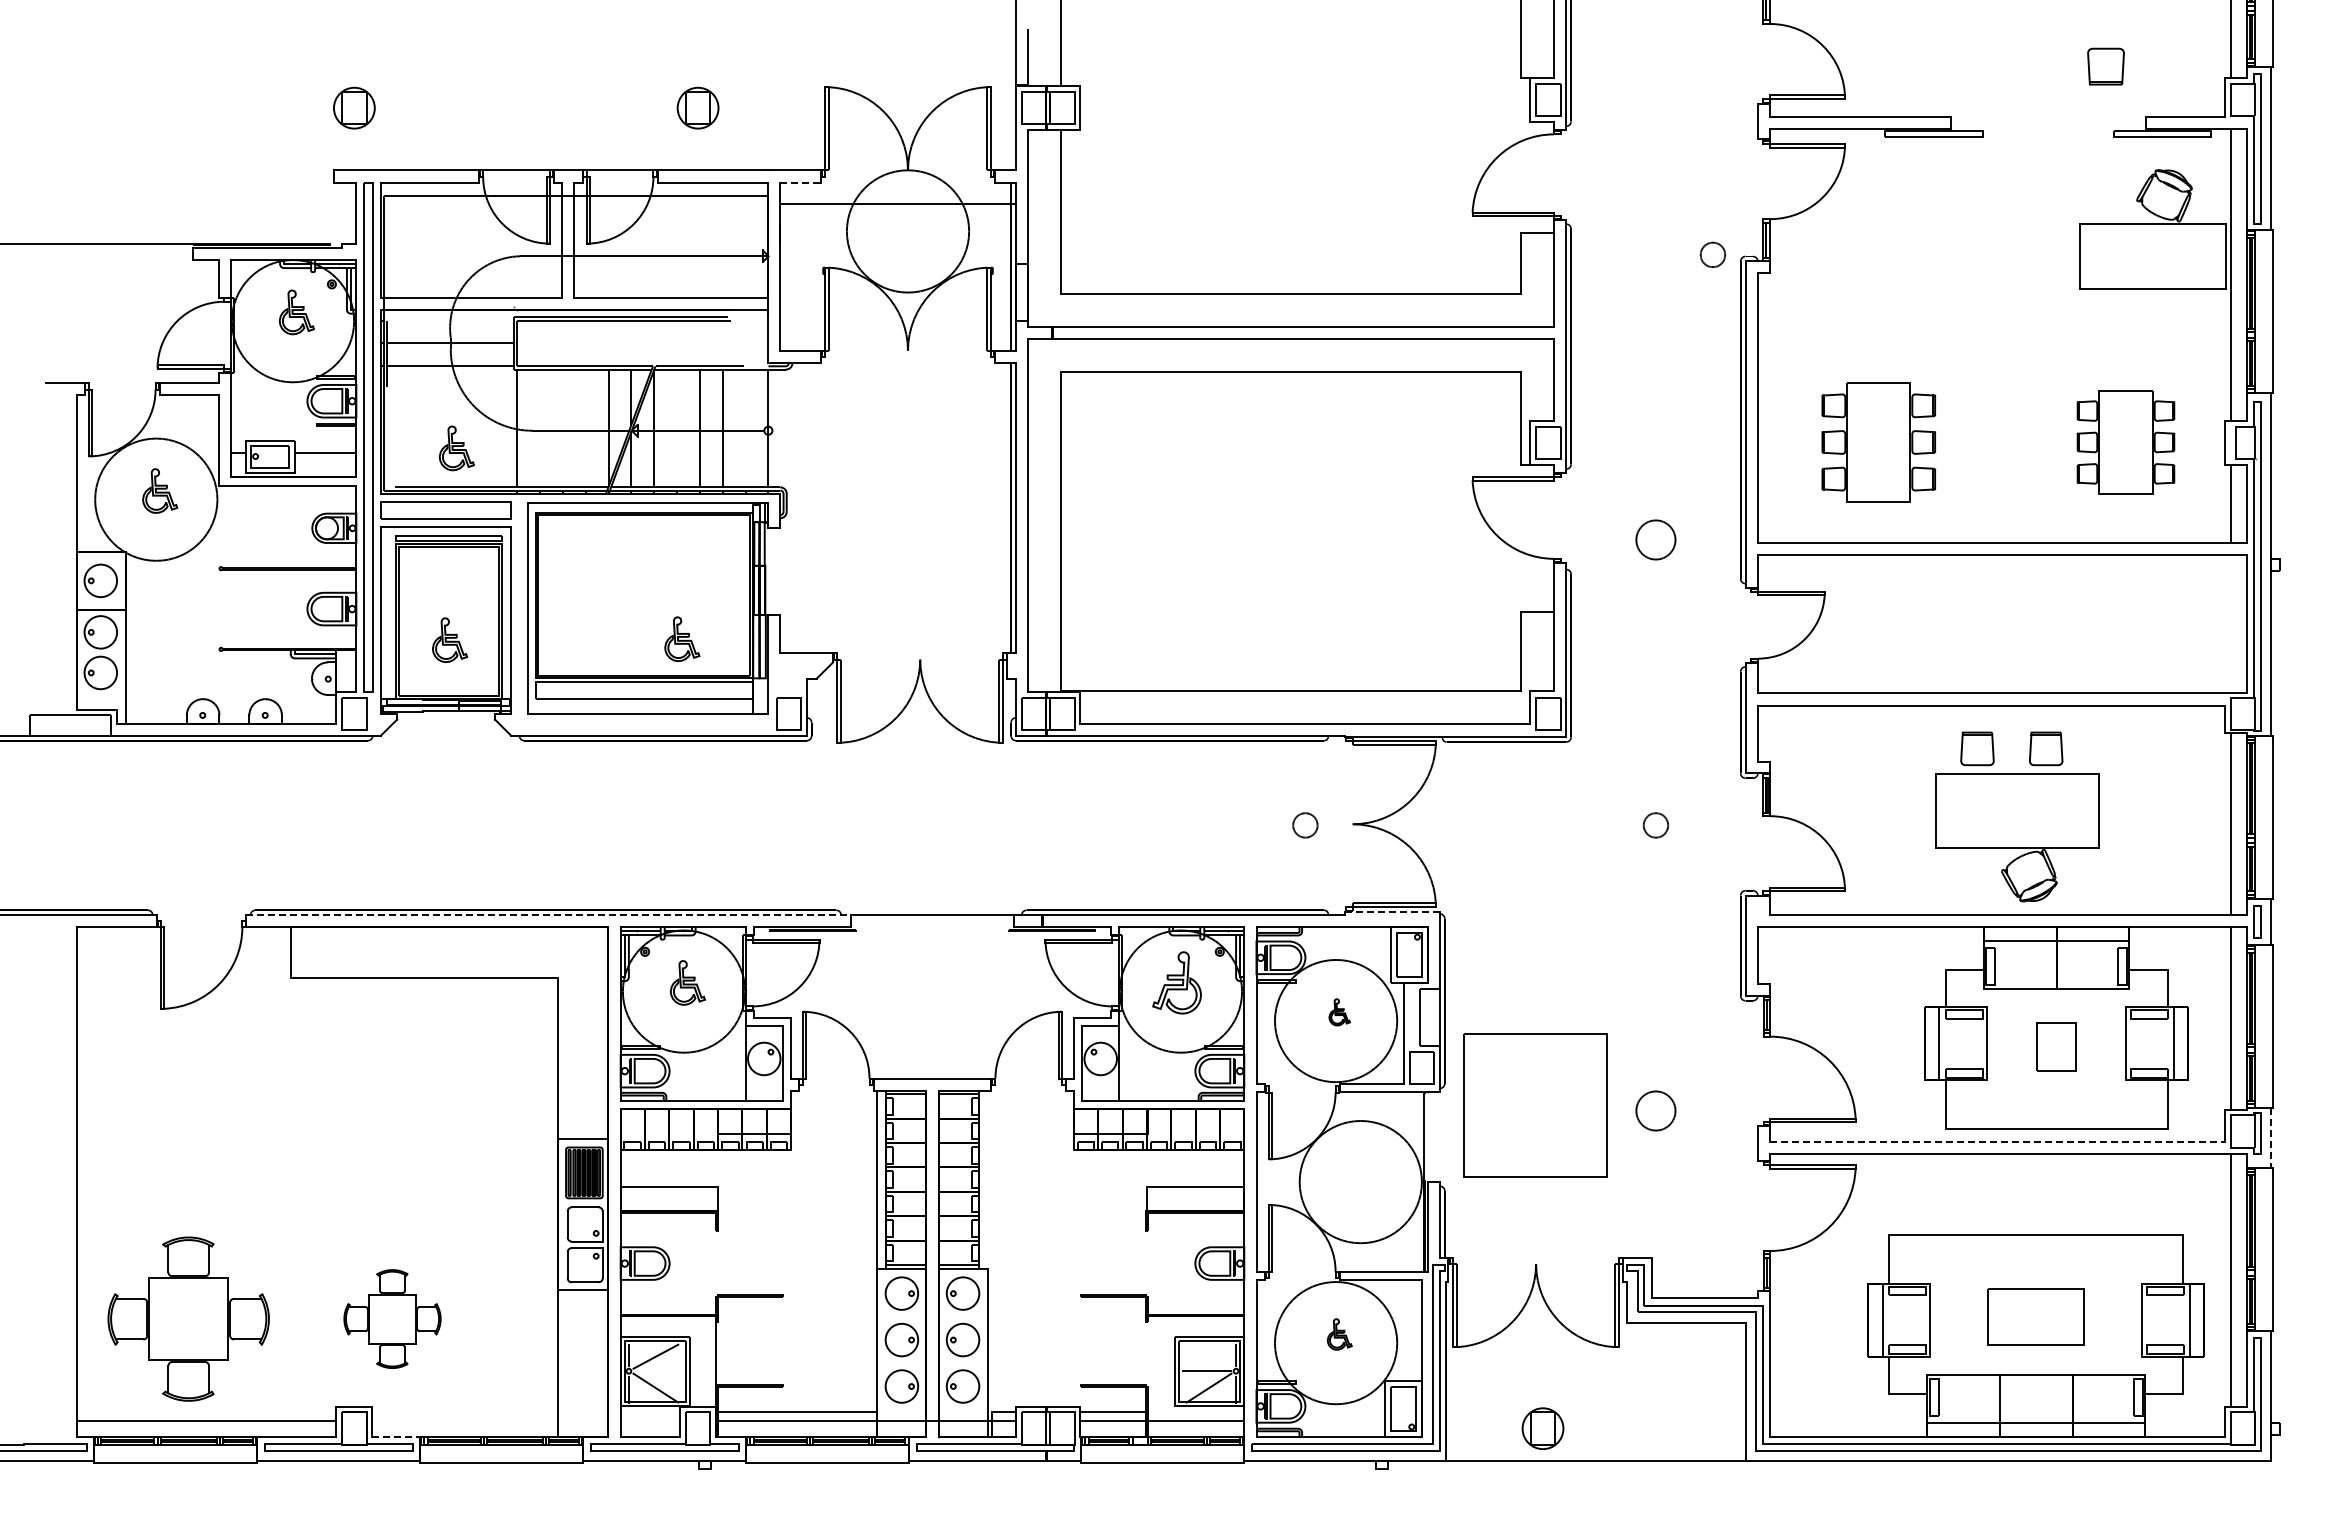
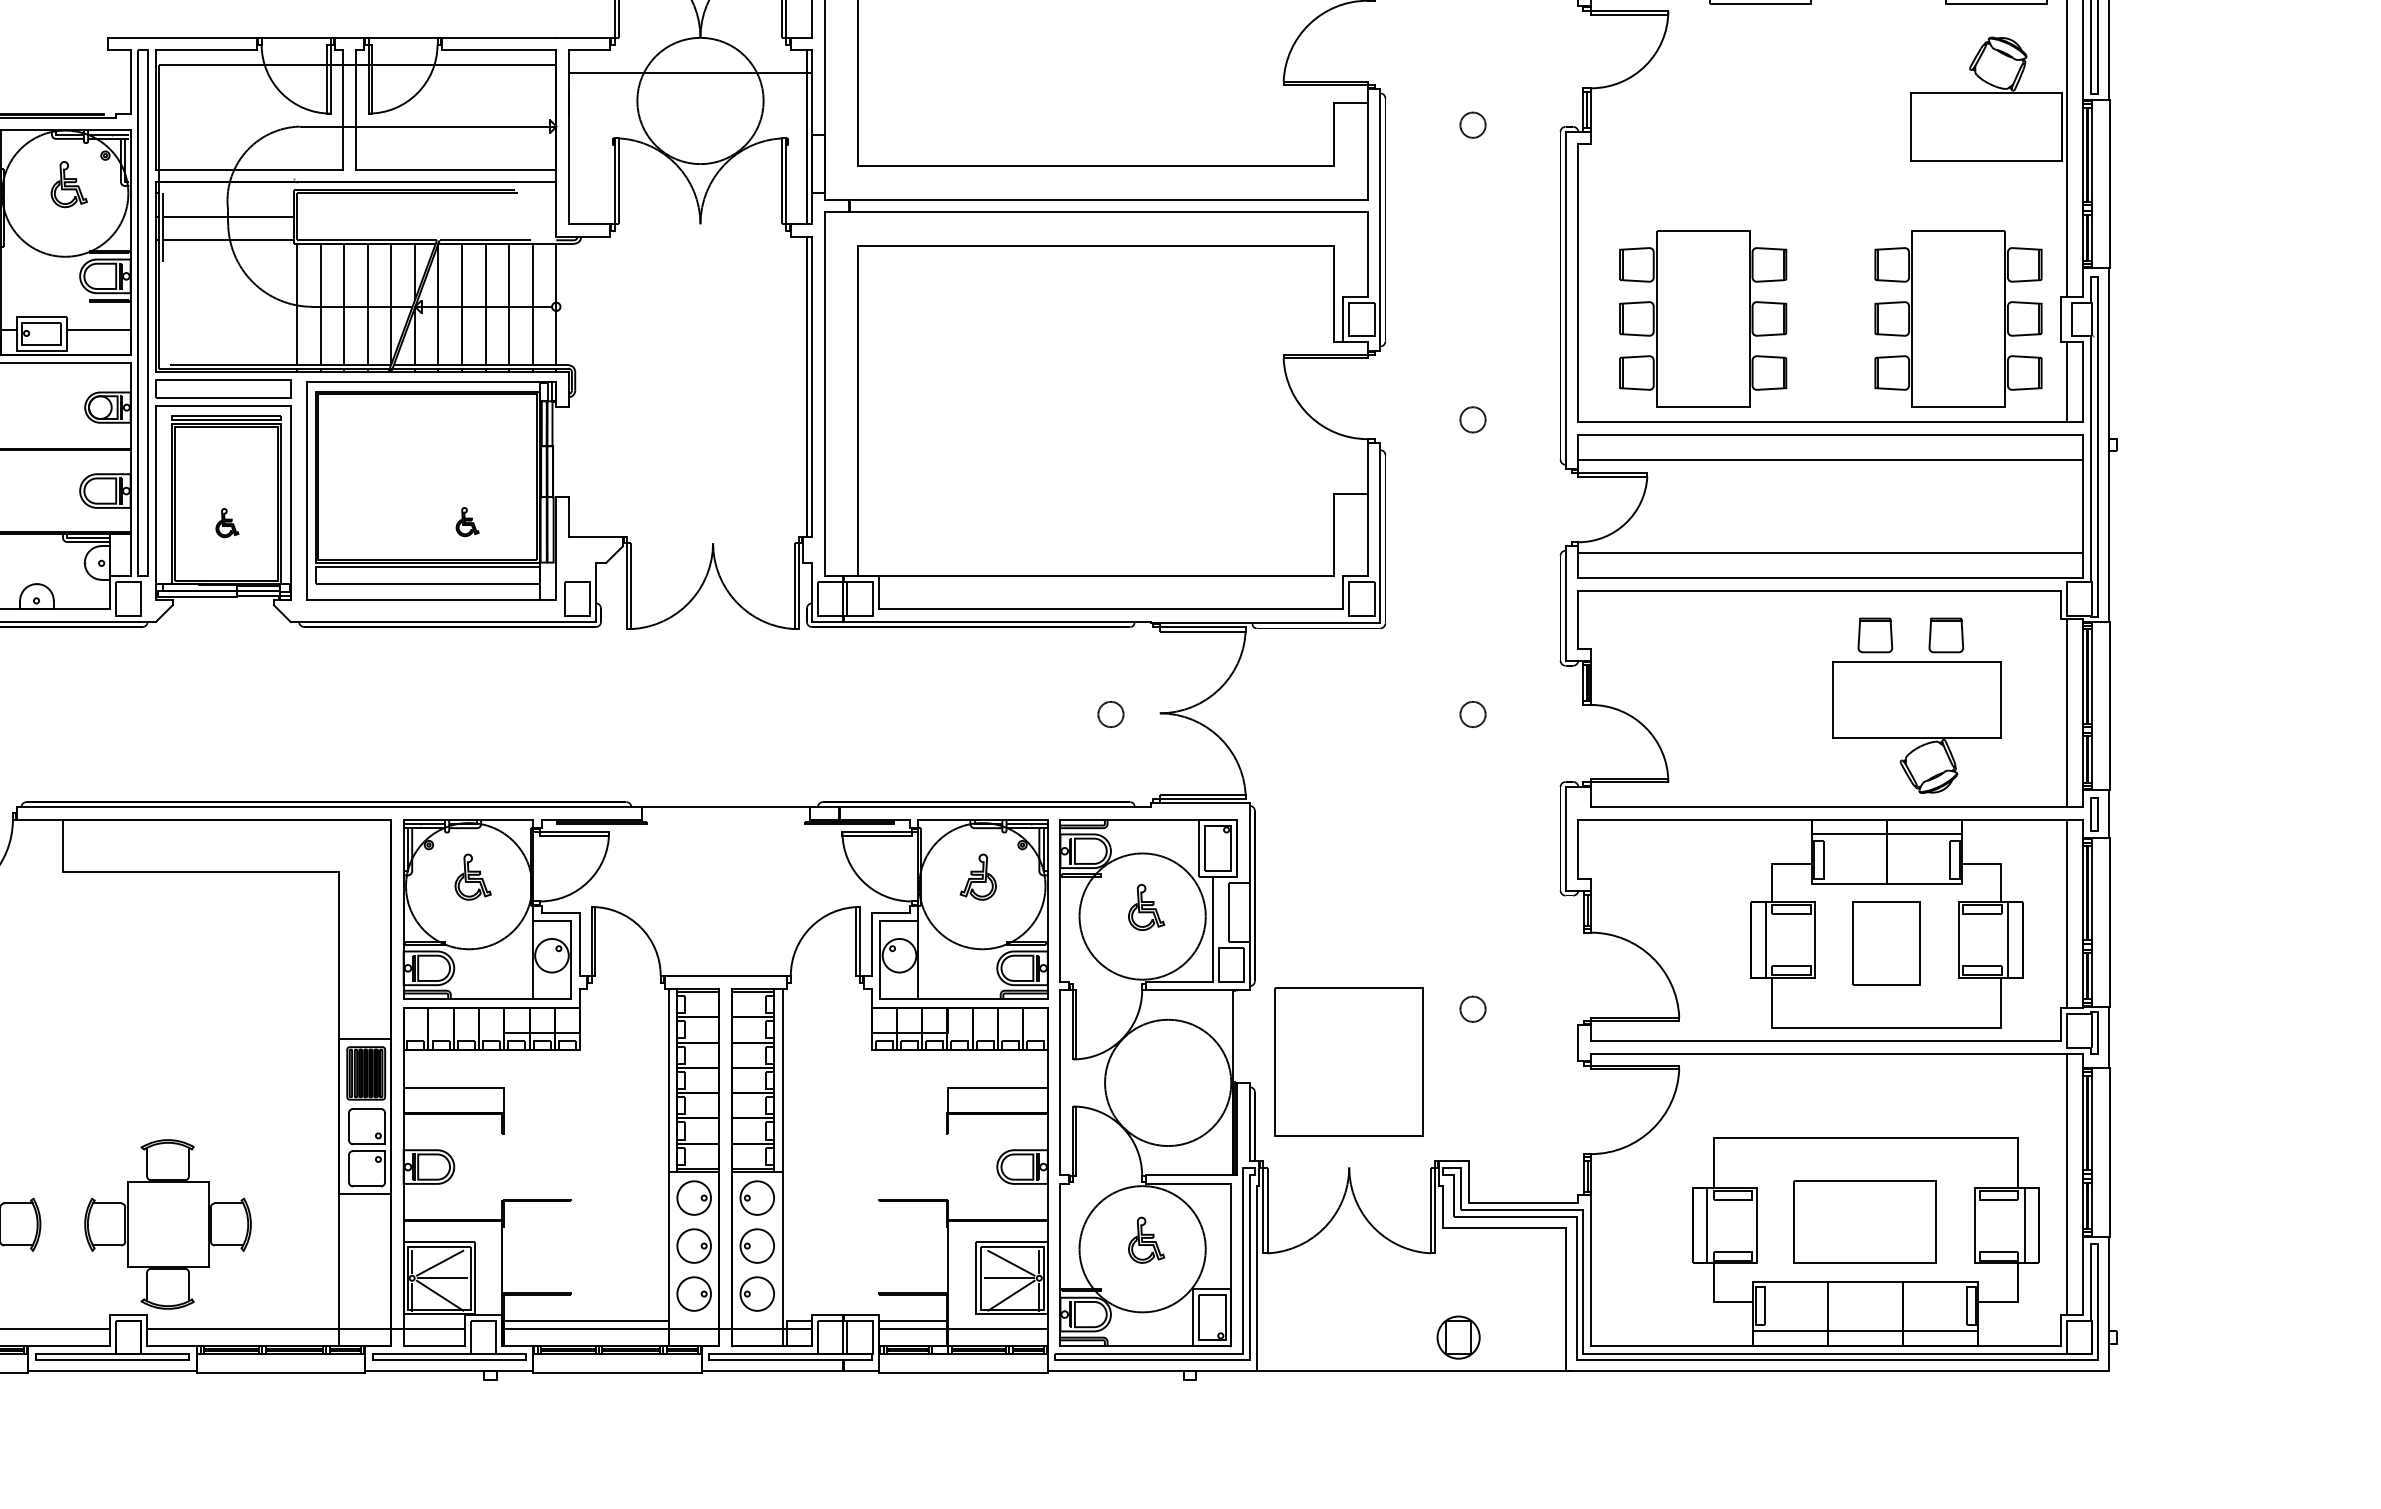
line: (801, 182) -> (590, 50), dashed -> solid
circle: (1712, 254) -> (1472, 124), moved
line: (540, 428) -> (320, 304), added
line: (562, 428) -> (343, 304), added
line: (585, 428) -> (367, 304), added
line: (677, 428) -> (462, 304), added
line: (745, 428) -> (532, 304), added
part: (1878, 442) -> (1702, 318), size x1.43
part: (2125, 442) -> (1958, 318), size x1.67
part: (456, 448) -> (234, 325), removed
circle: (1655, 540) -> (1472, 420), size x0.62
line: (2001, 579) -> (1829, 460), added
part: (682, 638) -> (467, 521), size x0.62
part: (449, 639) -> (226, 522), size x0.62
line: (2001, 668) -> (1829, 552), added
part: (2017, 816) -> (1916, 705), moved
line: (1392, 911) -> (1200, 803), dashed -> solid
line: (549, 915) -> (330, 807), dashed -> solid
part: (1176, 982) -> (977, 876), size x0.71
part: (1339, 1012) -> (1146, 907), size x1.67
part: (2056, 1046) -> (1886, 942), size x1.67
part: (1535, 1105) -> (1348, 1061), moved
circle: (1655, 1110) -> (1472, 1008), size x0.62
line: (2271, 1138) -> (2108, 1037), dashed -> solid
line: (1997, 1141) -> (1825, 1040), dashed -> solid
line: (987, 1179) -> (782, 1080), added
part: (2035, 1316) -> (1865, 1221), size x1.43
part: (392, 1318) -> (168, 1223), size x1.67
part: (1339, 1334) -> (1146, 1240), size x1.43
line: (1148, 1354) -> (948, 1260), added
line: (1208, 1356) -> (1010, 1263), added
line: (657, 1371) -> (441, 1278), added
line: (526, 1420) -> (306, 1329), added
part: (1542, 1428) -> (1458, 1337), moved
line: (396, 1436) -> (172, 1345), dashed -> solid

